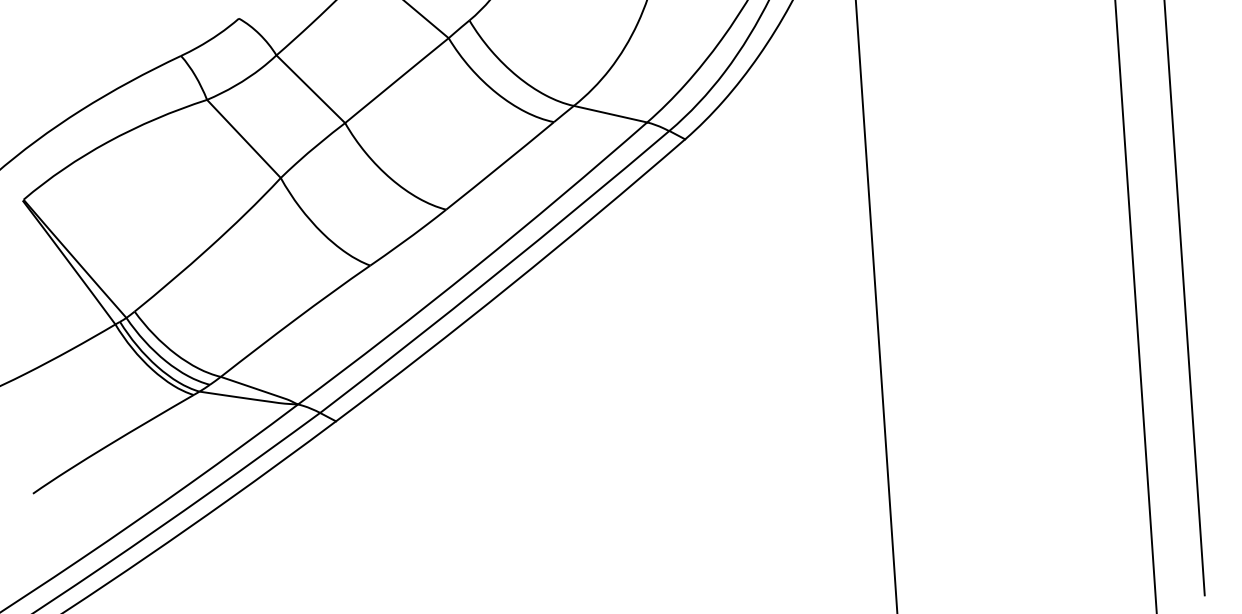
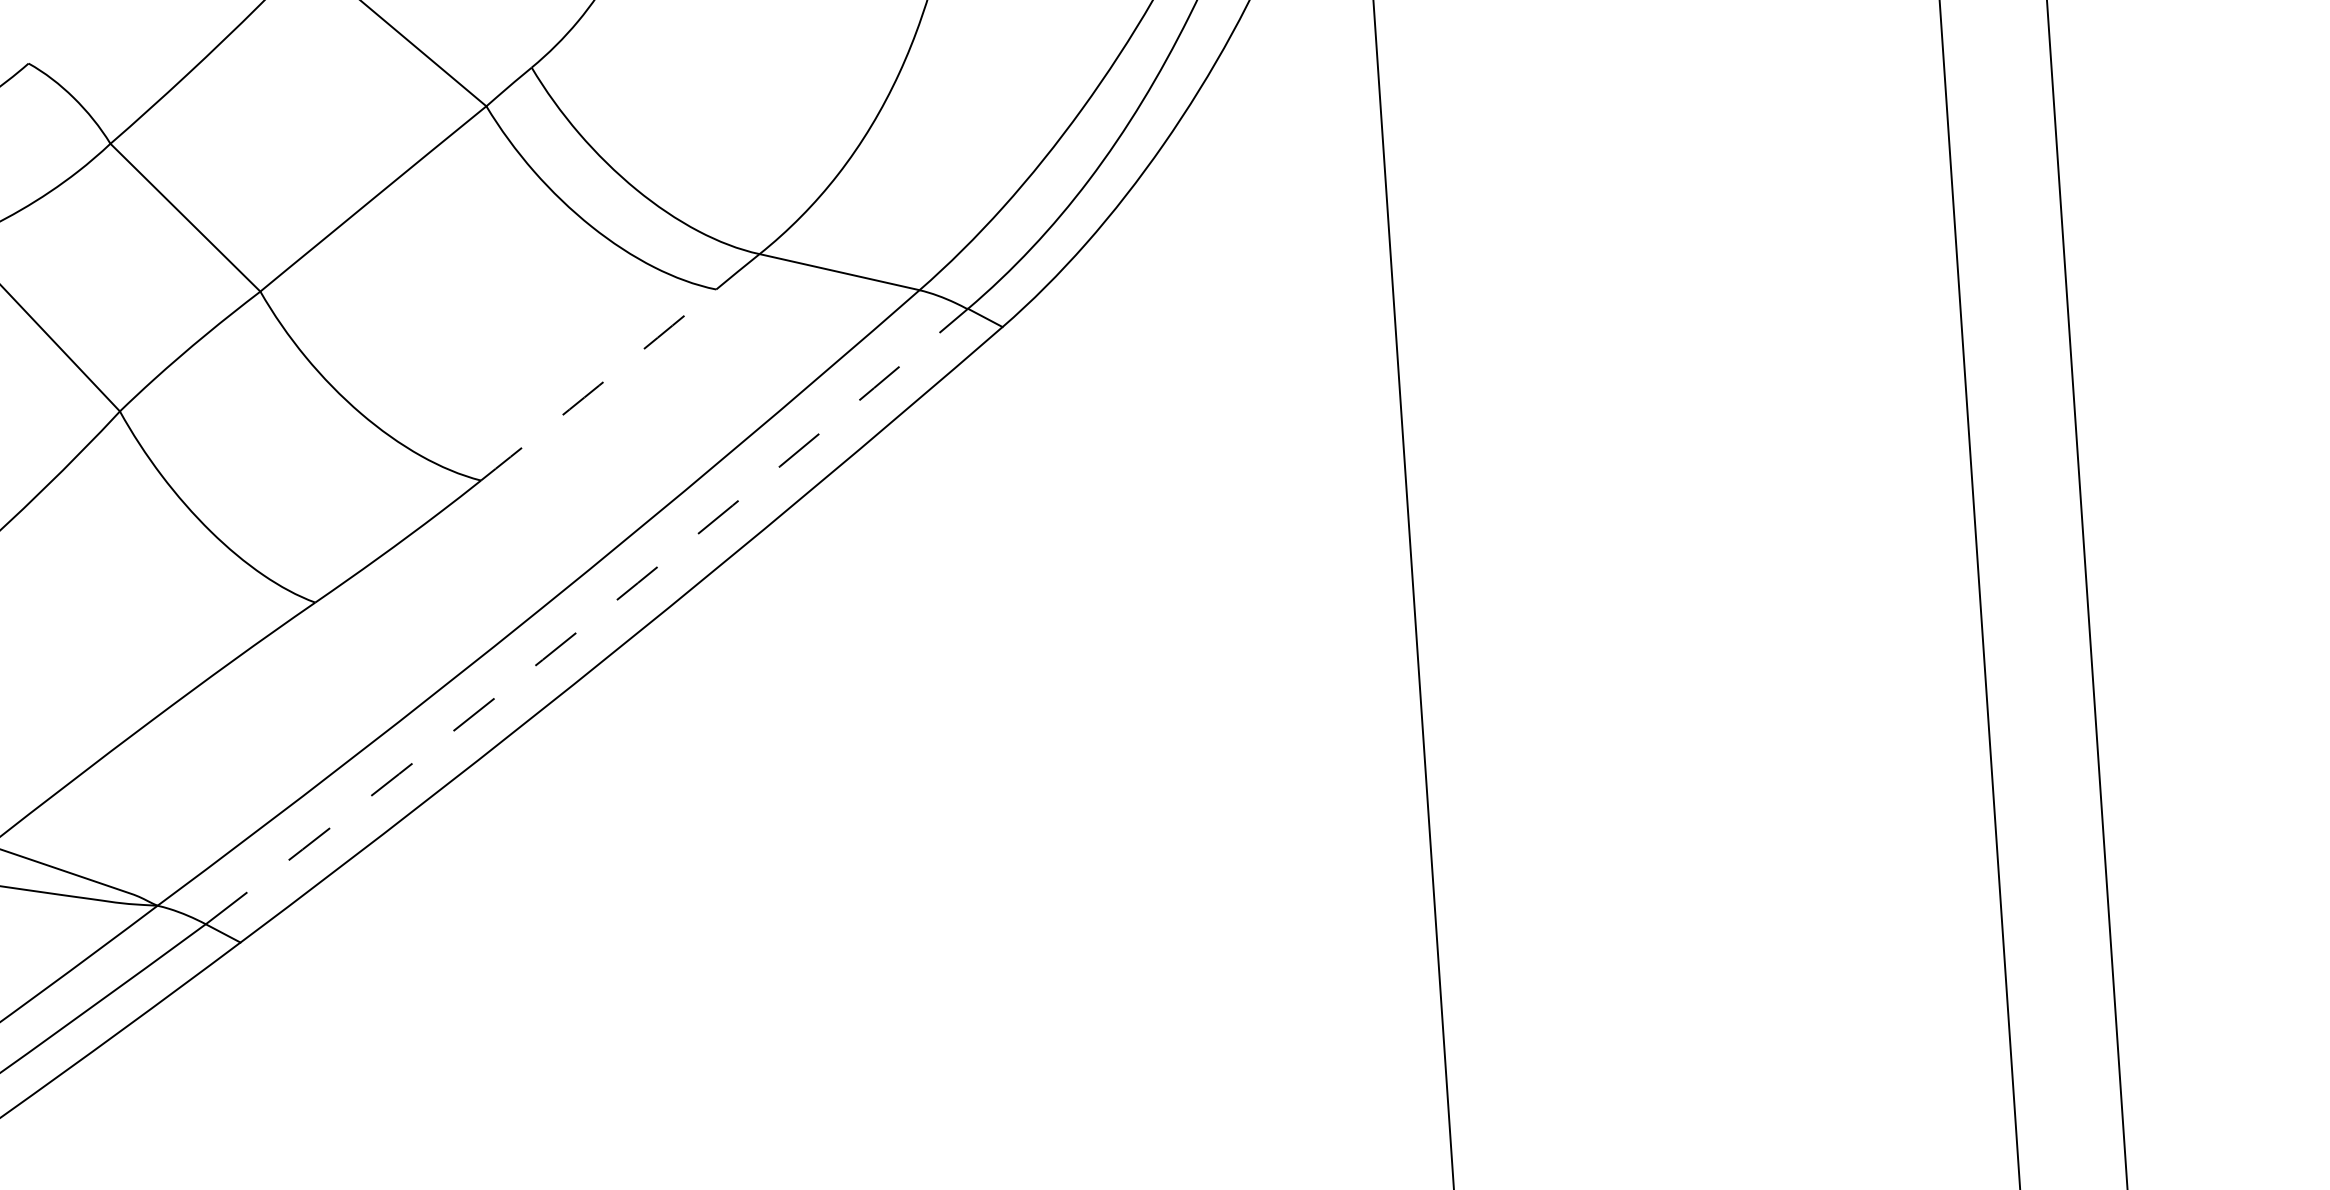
arc: (500, 166) -> (599, 386), solid -> dashed
arc: (496, 274) -> (590, 622), solid -> dashed

